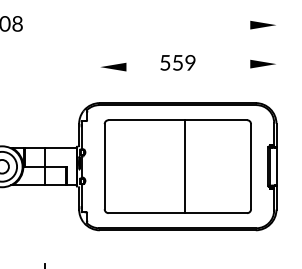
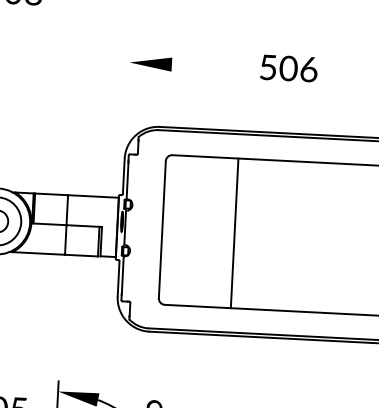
text: (183, 62) -> (297, 68), 559 -> 506
part: (113, 67) -> (151, 64), moved
line: (184, 166) -> (234, 233), moved

